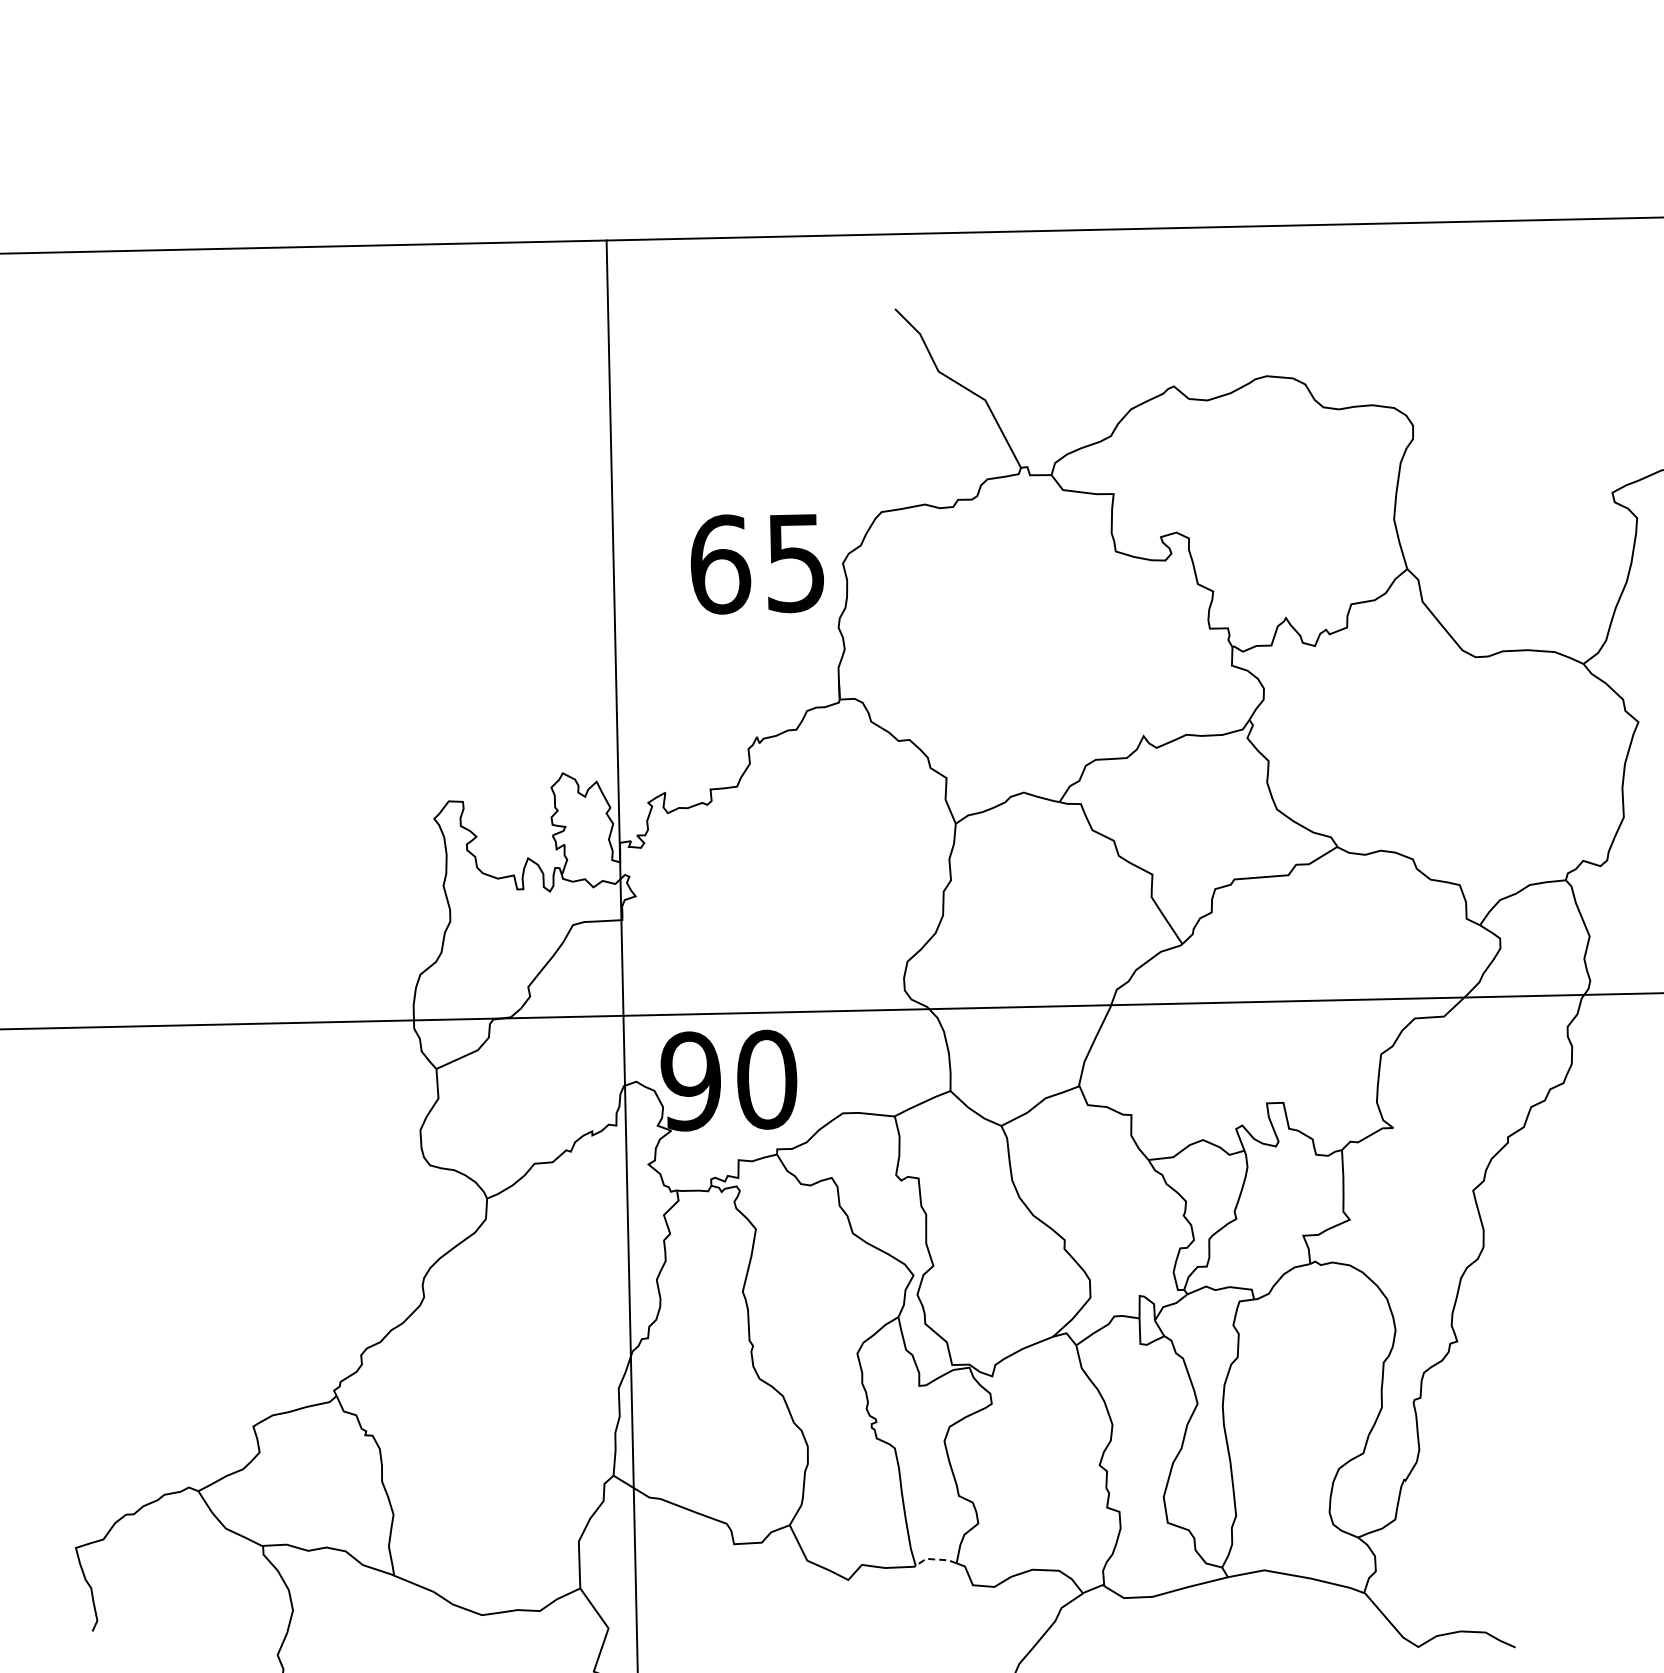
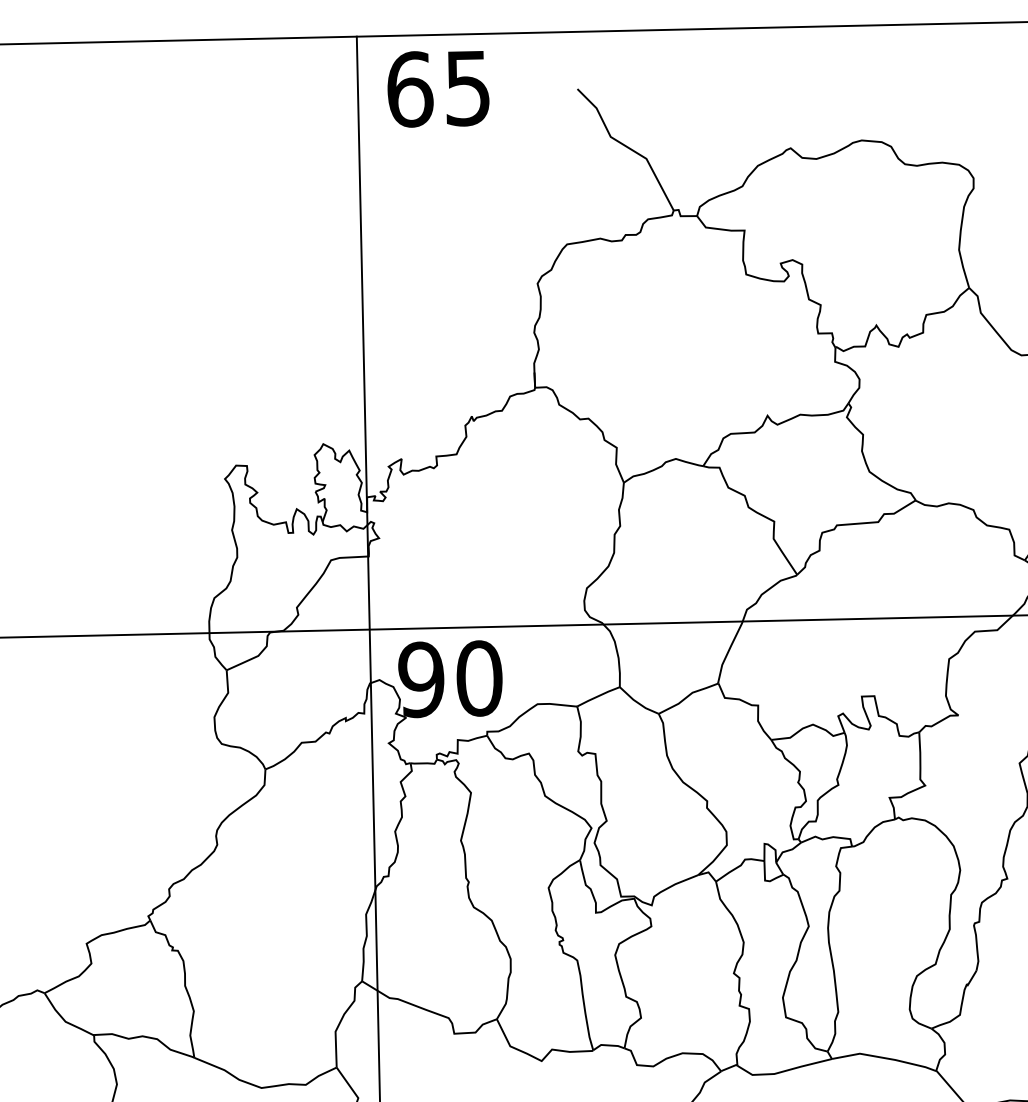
text: (756, 564) -> (437, 89), moved
line: (934, 1559) -> (607, 1045), dashed -> solid

